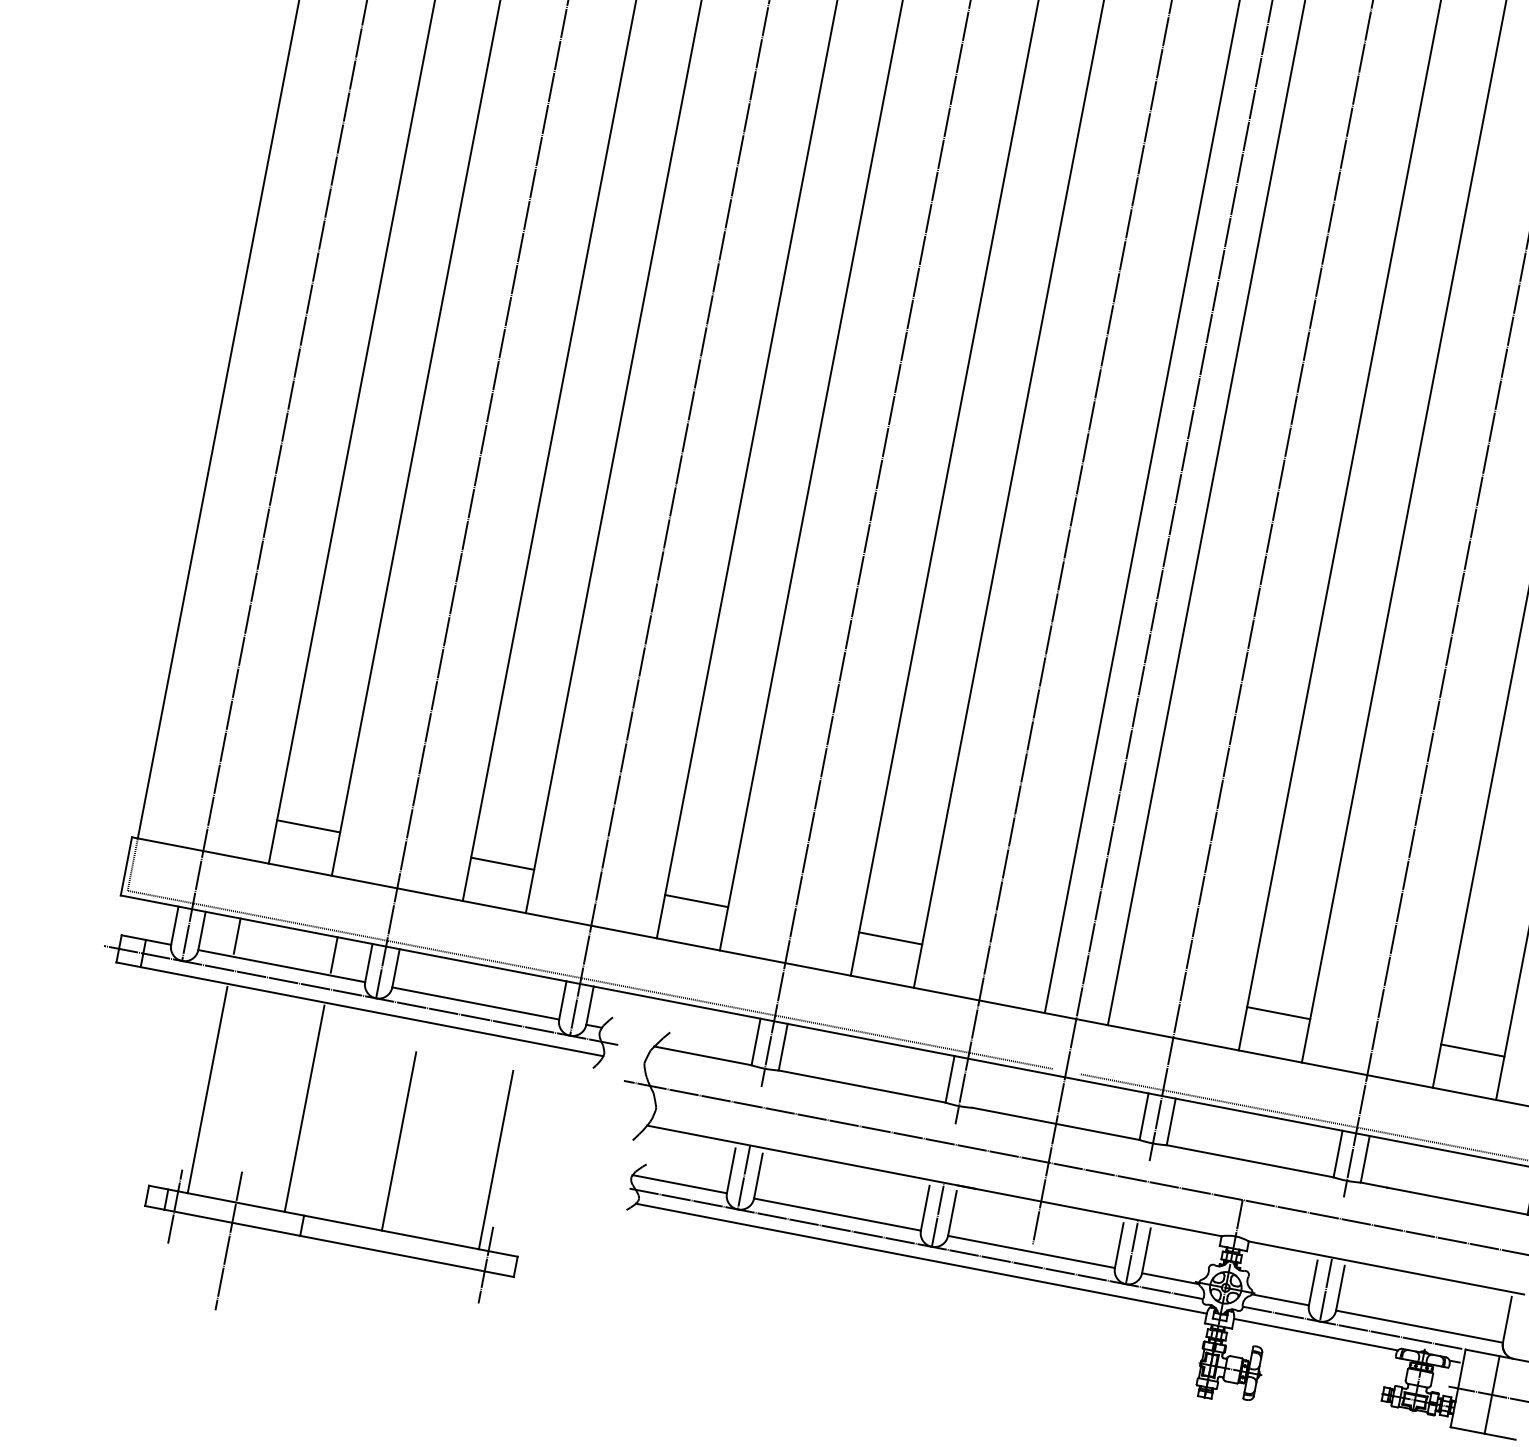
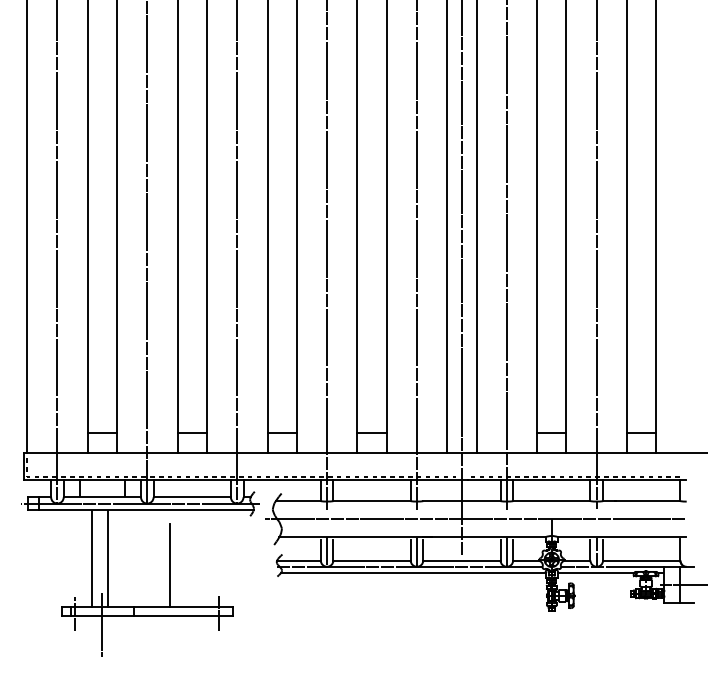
line: (206, 1088) -> (107, 558), moved
line: (304, 1107) -> (91, 558), moved
line: (495, 1159) -> (214, 565), removed

